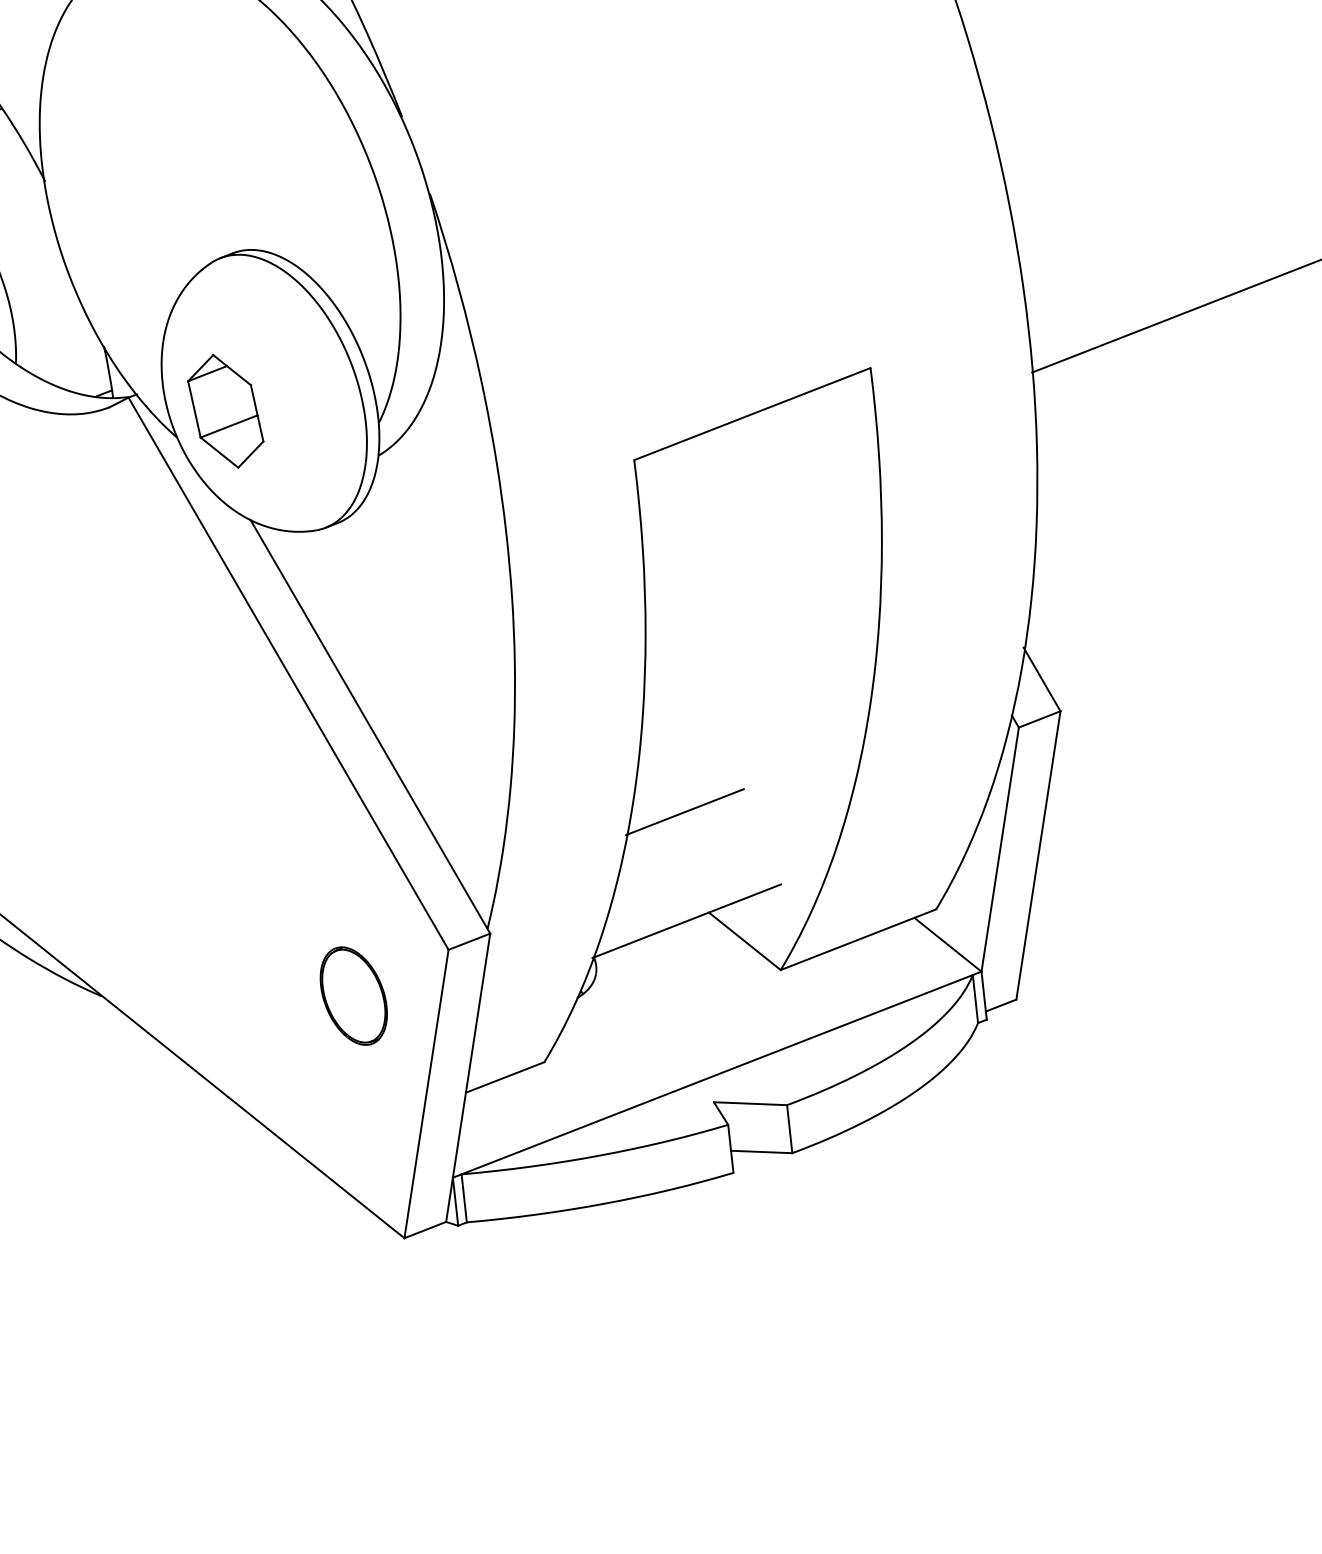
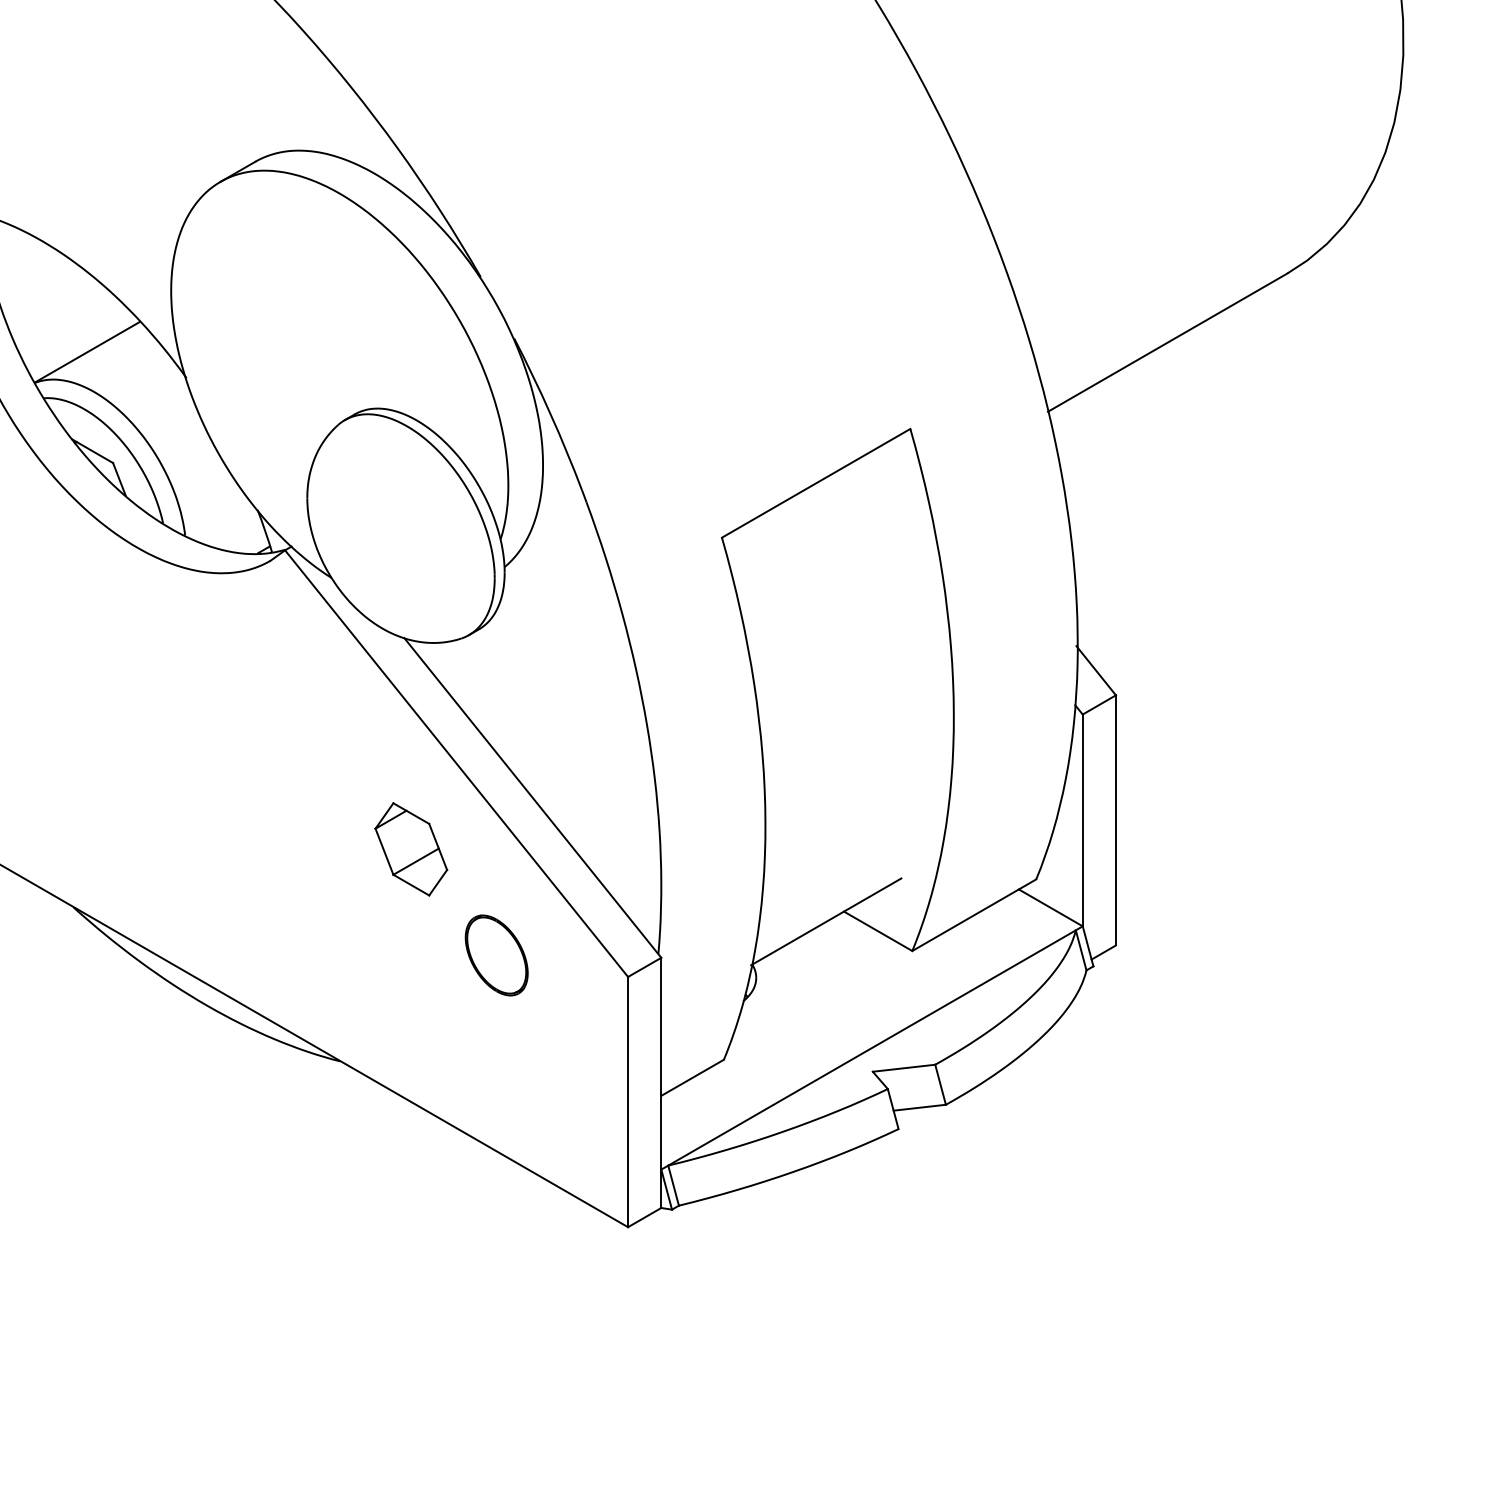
part: (225, 411) -> (411, 849), moved
line: (684, 812) -> (810, 829), removed
part: (353, 996) -> (496, 955), moved

